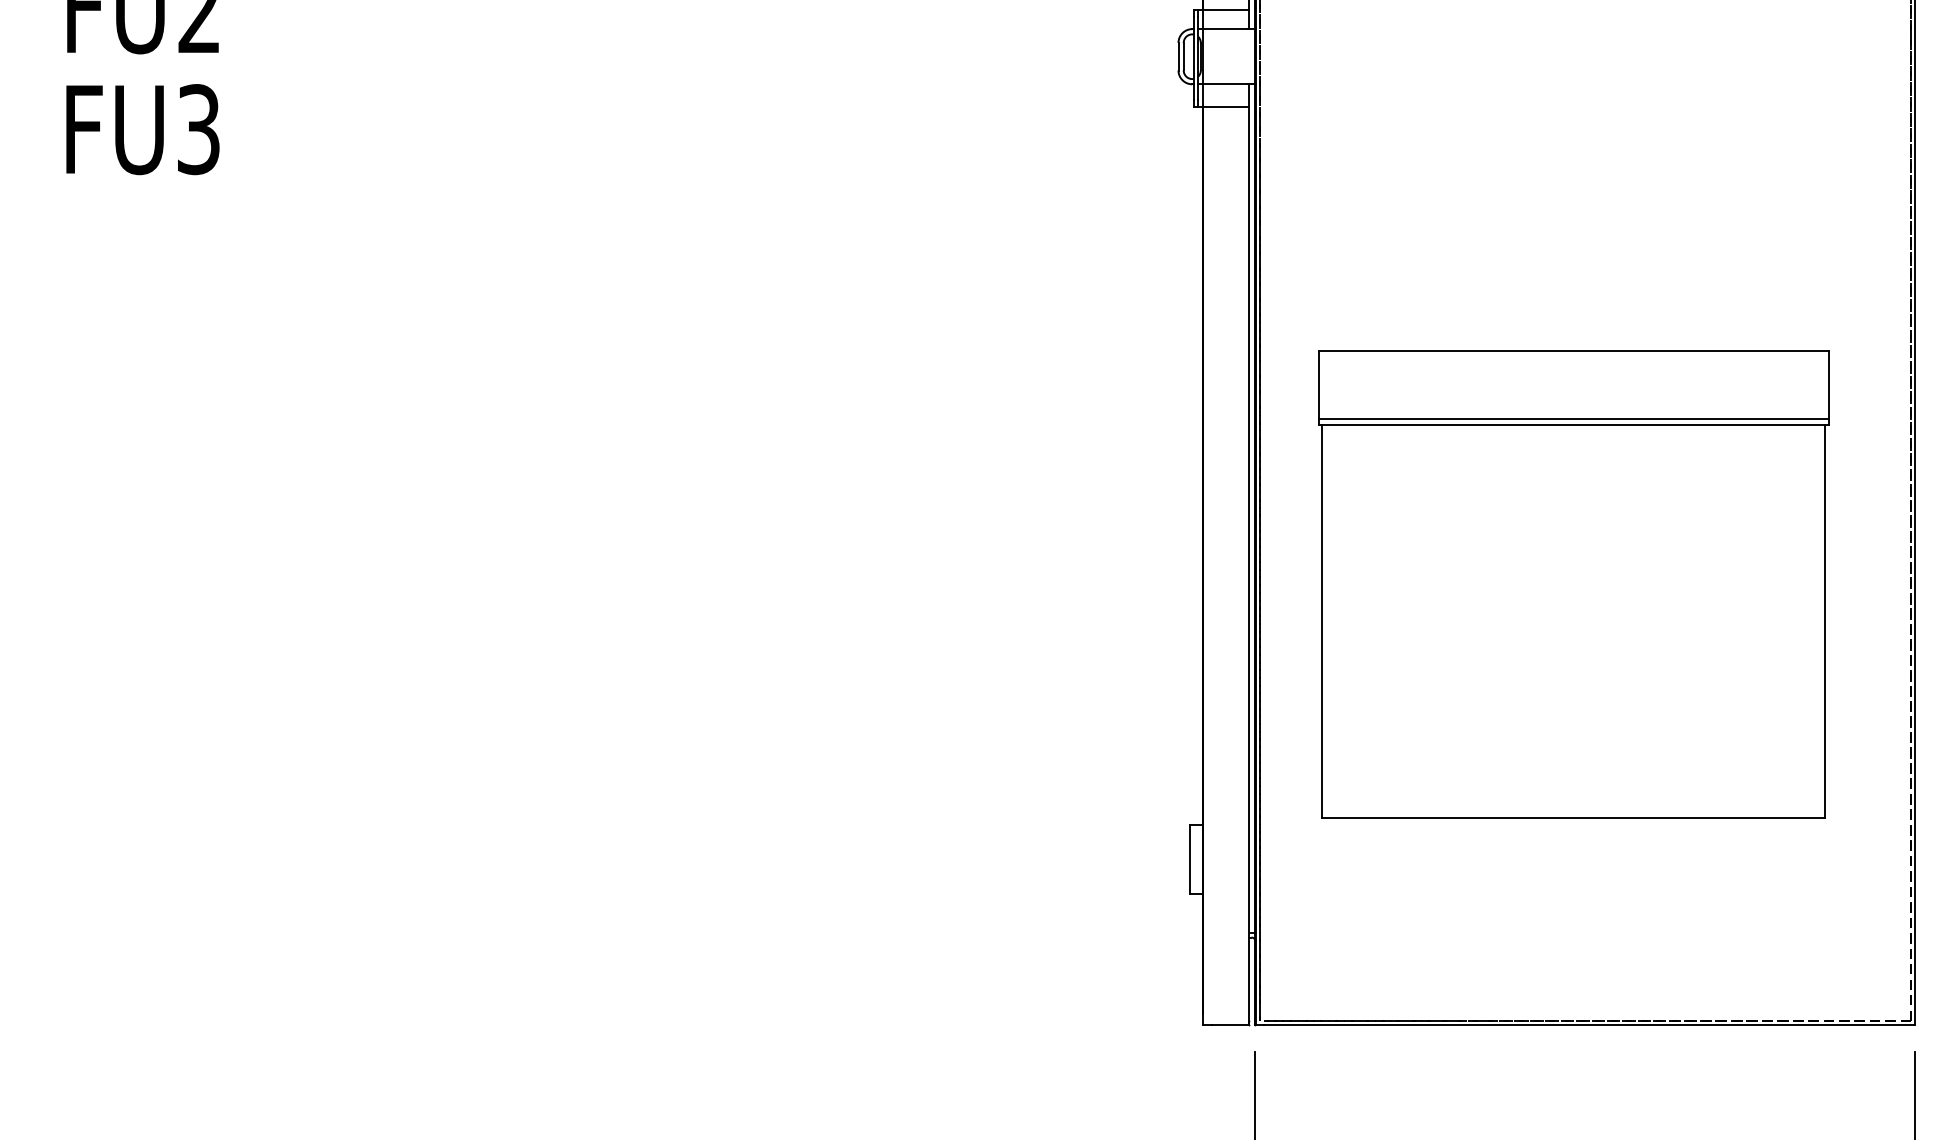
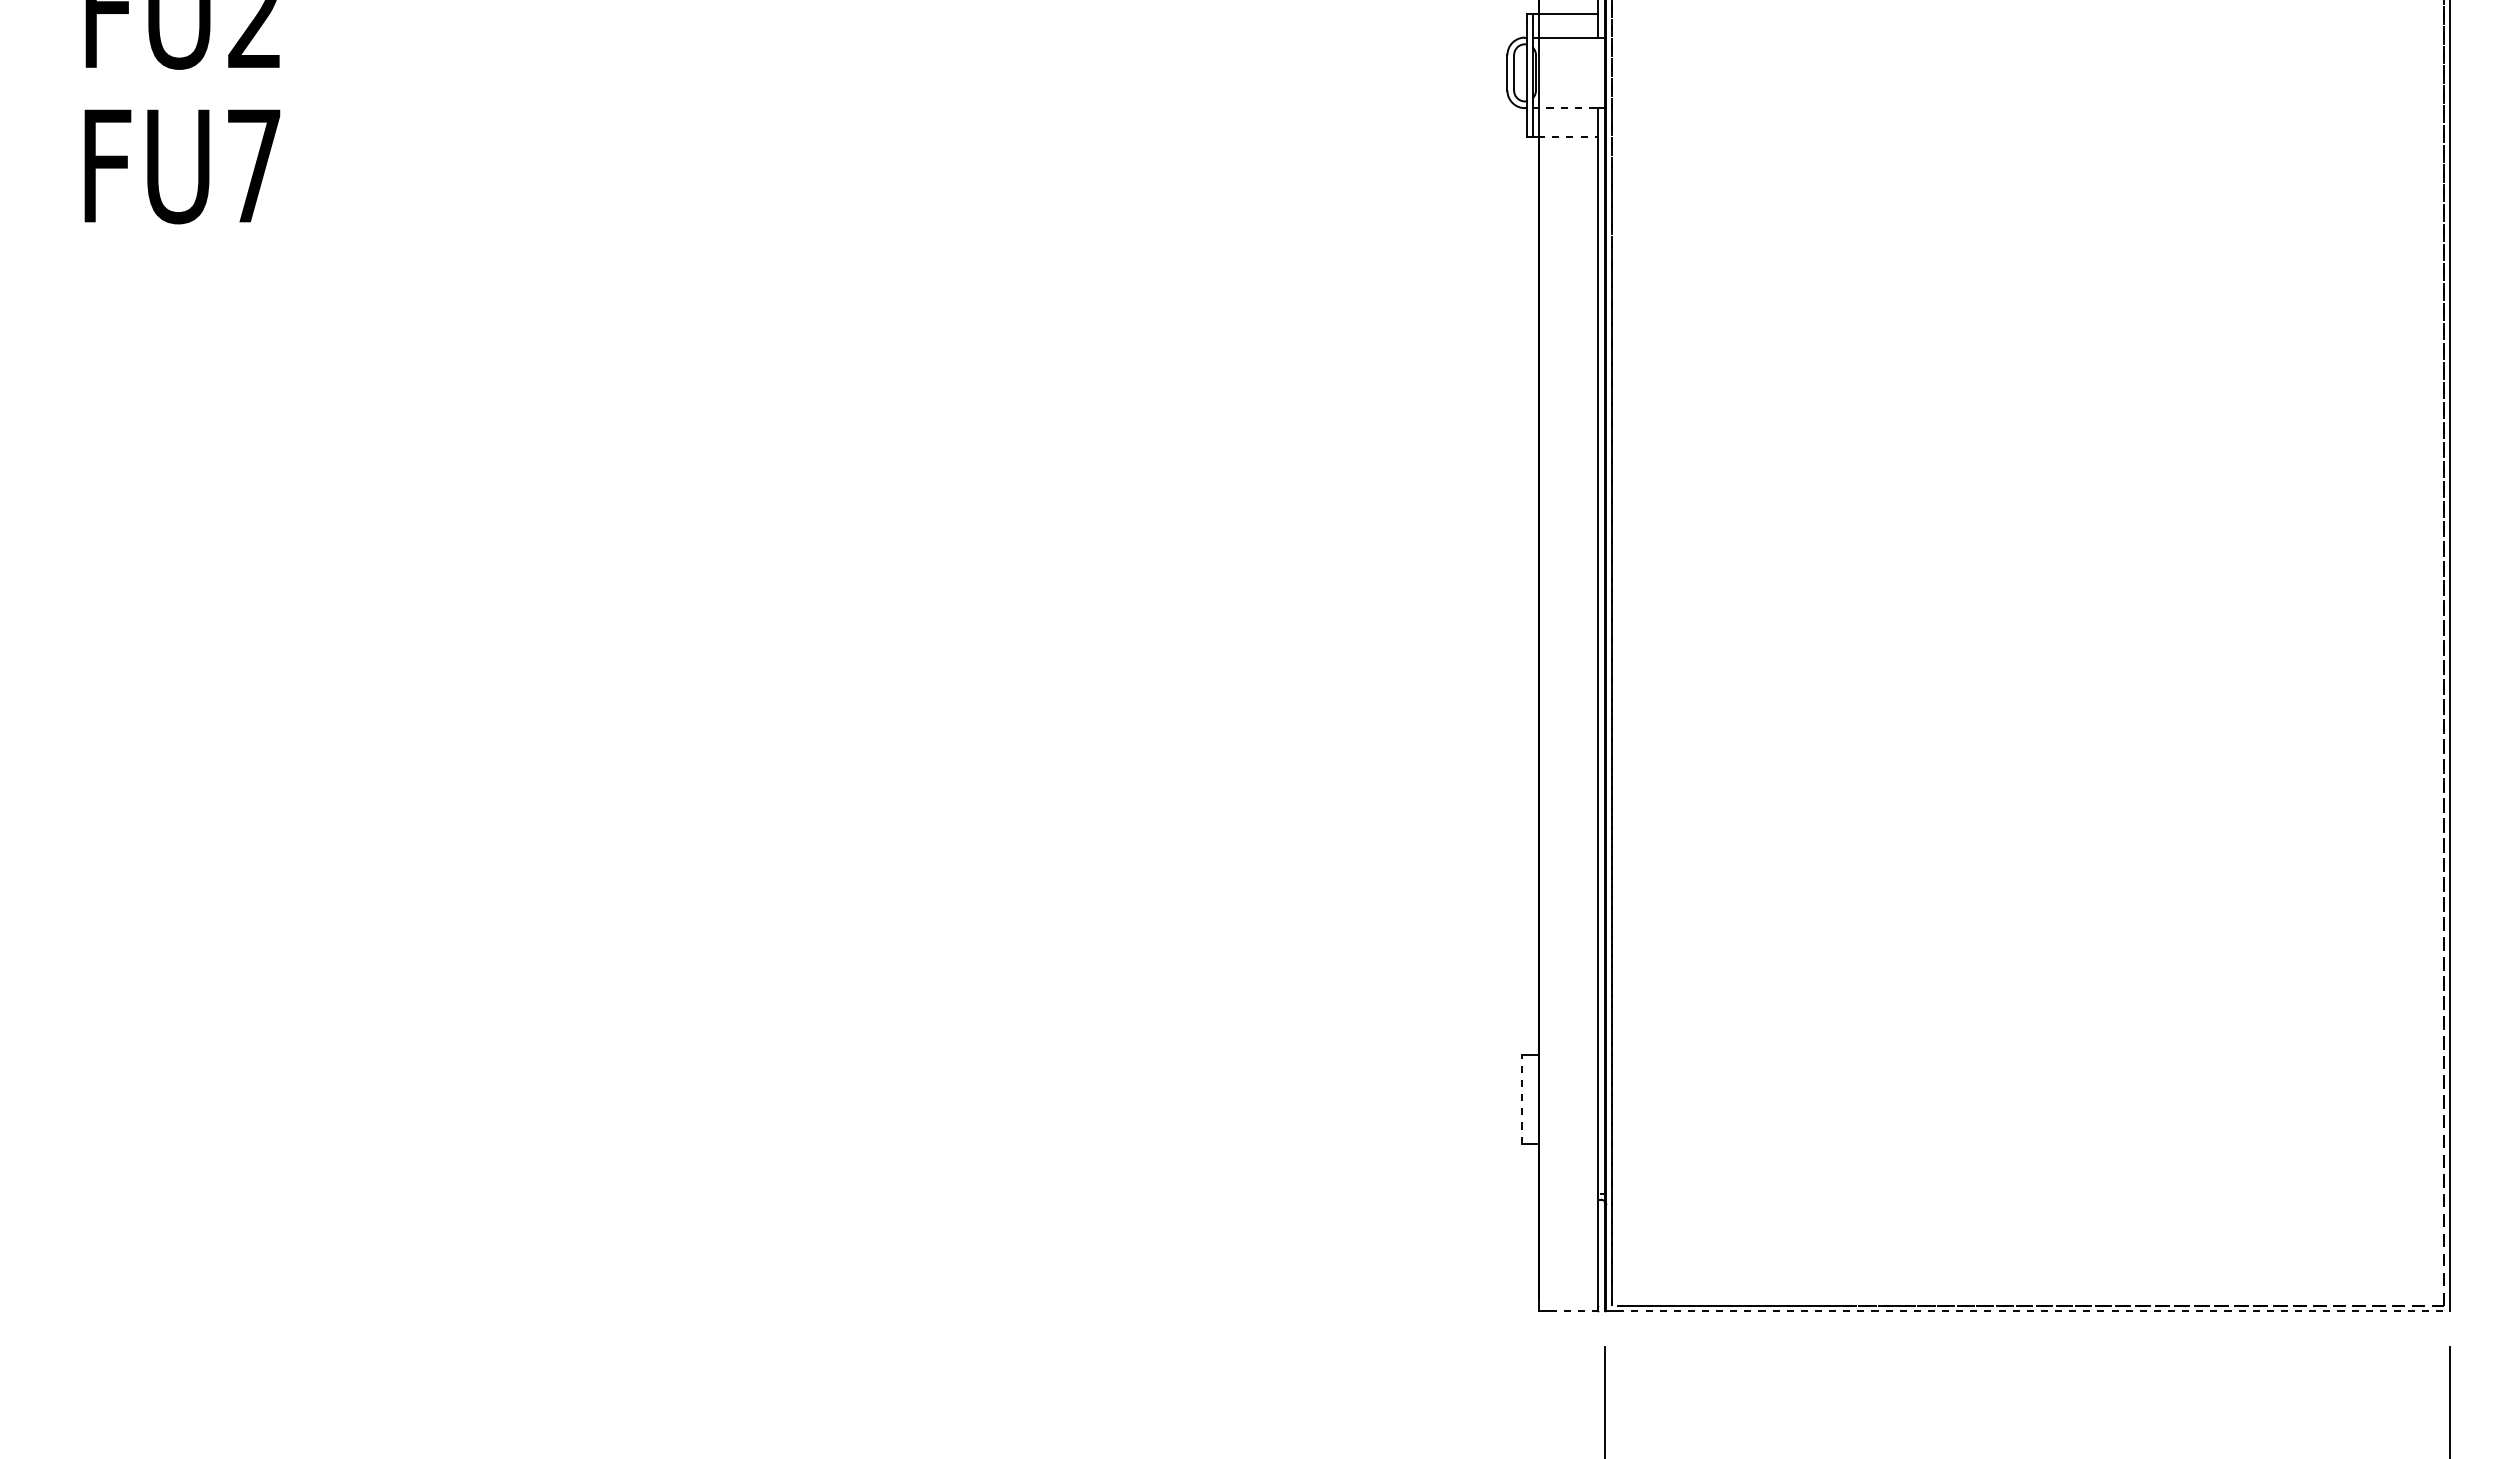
line: (1223, 84) -> (1564, 108), solid -> dashed
line: (1225, 107) -> (1567, 137), solid -> dashed
text: (198, 129) -> (253, 165), FU3 -> FU7
part: (1573, 584) -> (2012, 748), removed
line: (1189, 859) -> (1521, 1099), solid -> dashed
line: (1230, 1024) -> (1574, 1311), solid -> dashed
line: (1590, 1024) -> (2034, 1311), solid -> dashed

